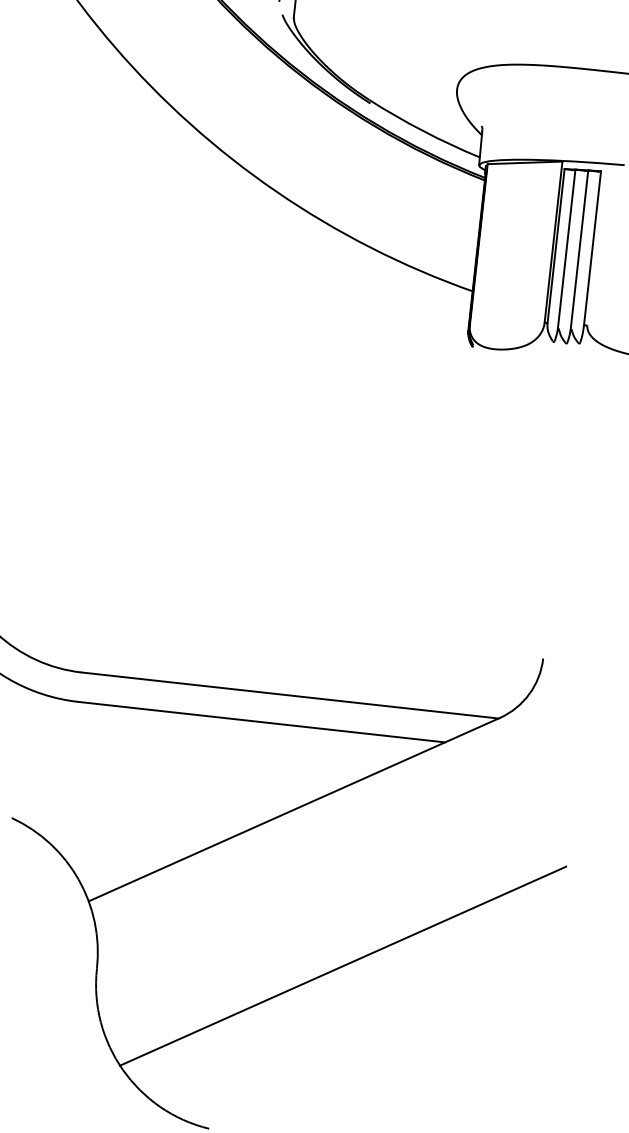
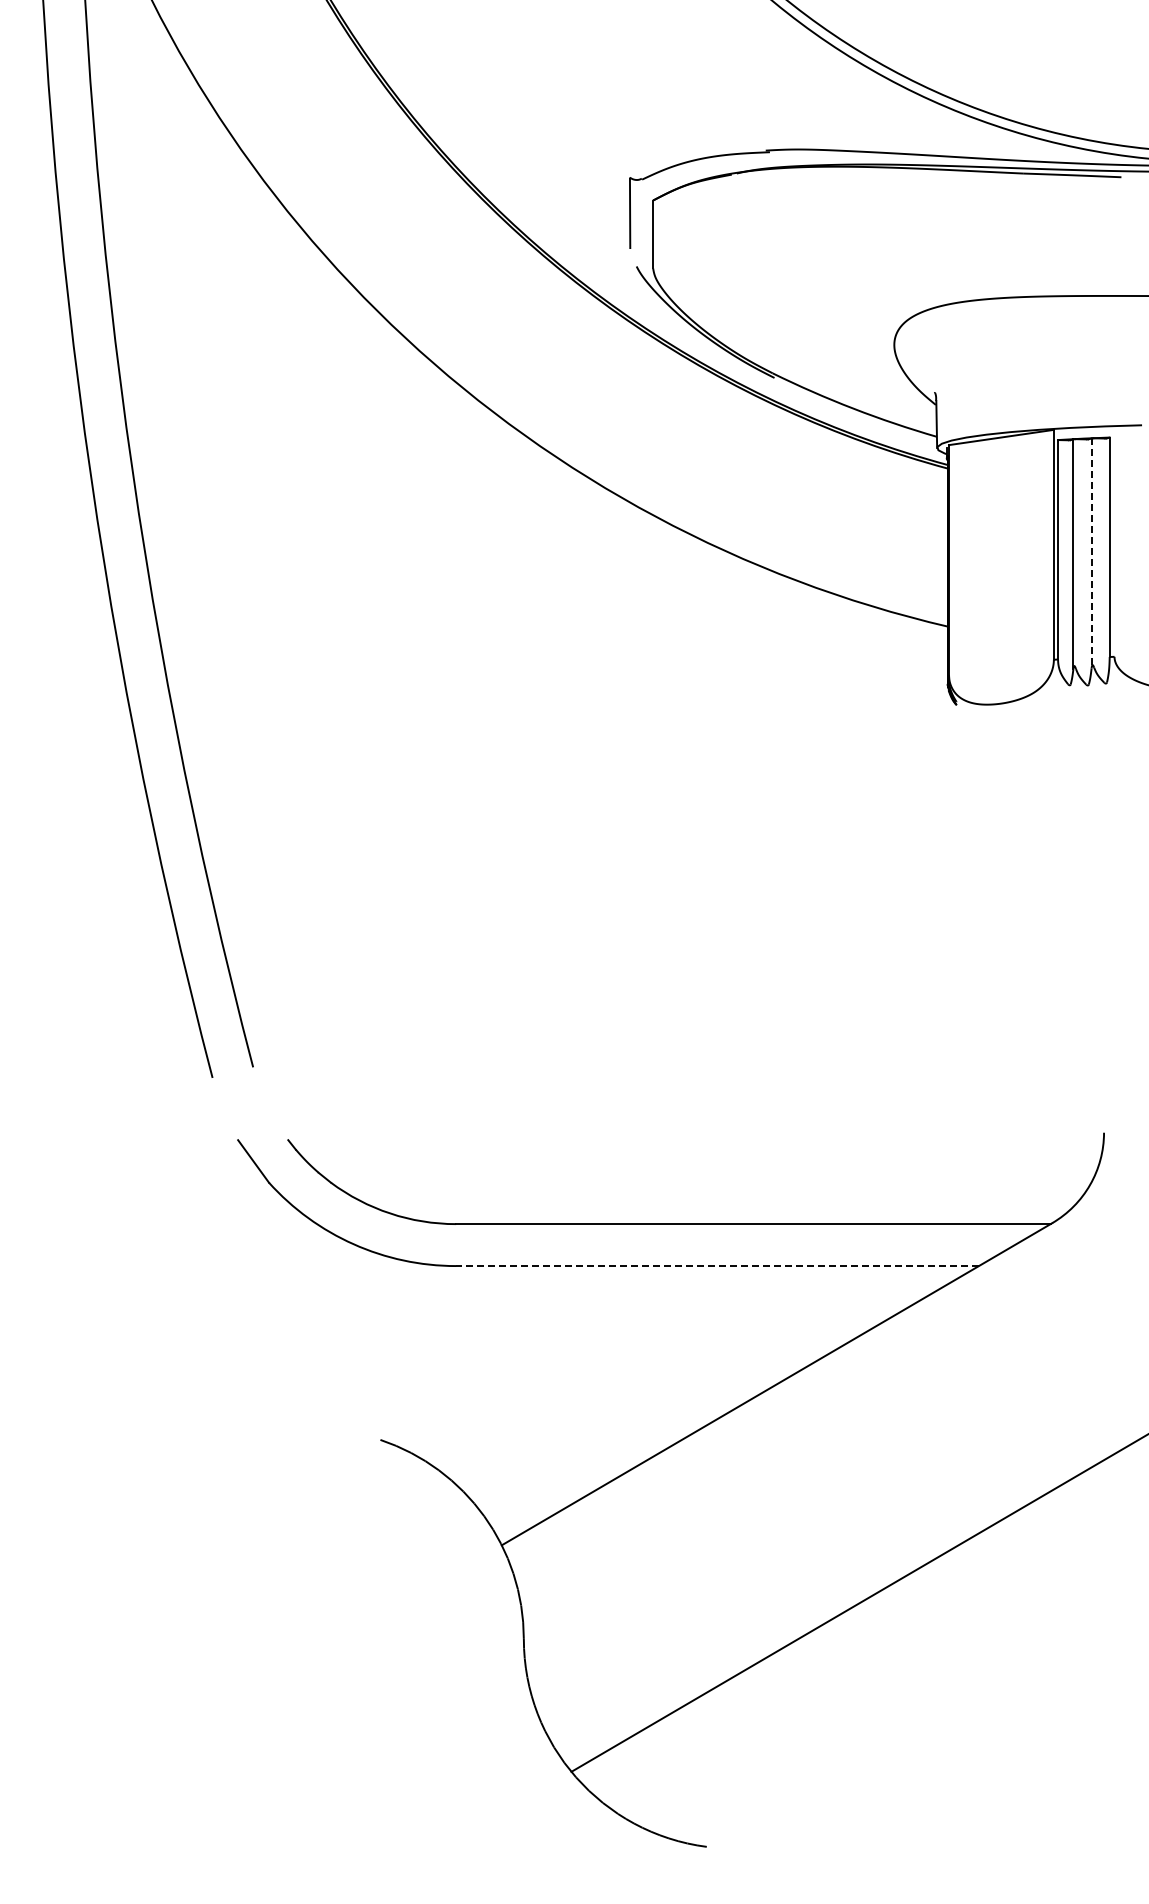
line: (579, 251) -> (1091, 553), solid -> dashed
line: (261, 722) -> (717, 1266), solid -> dashed

